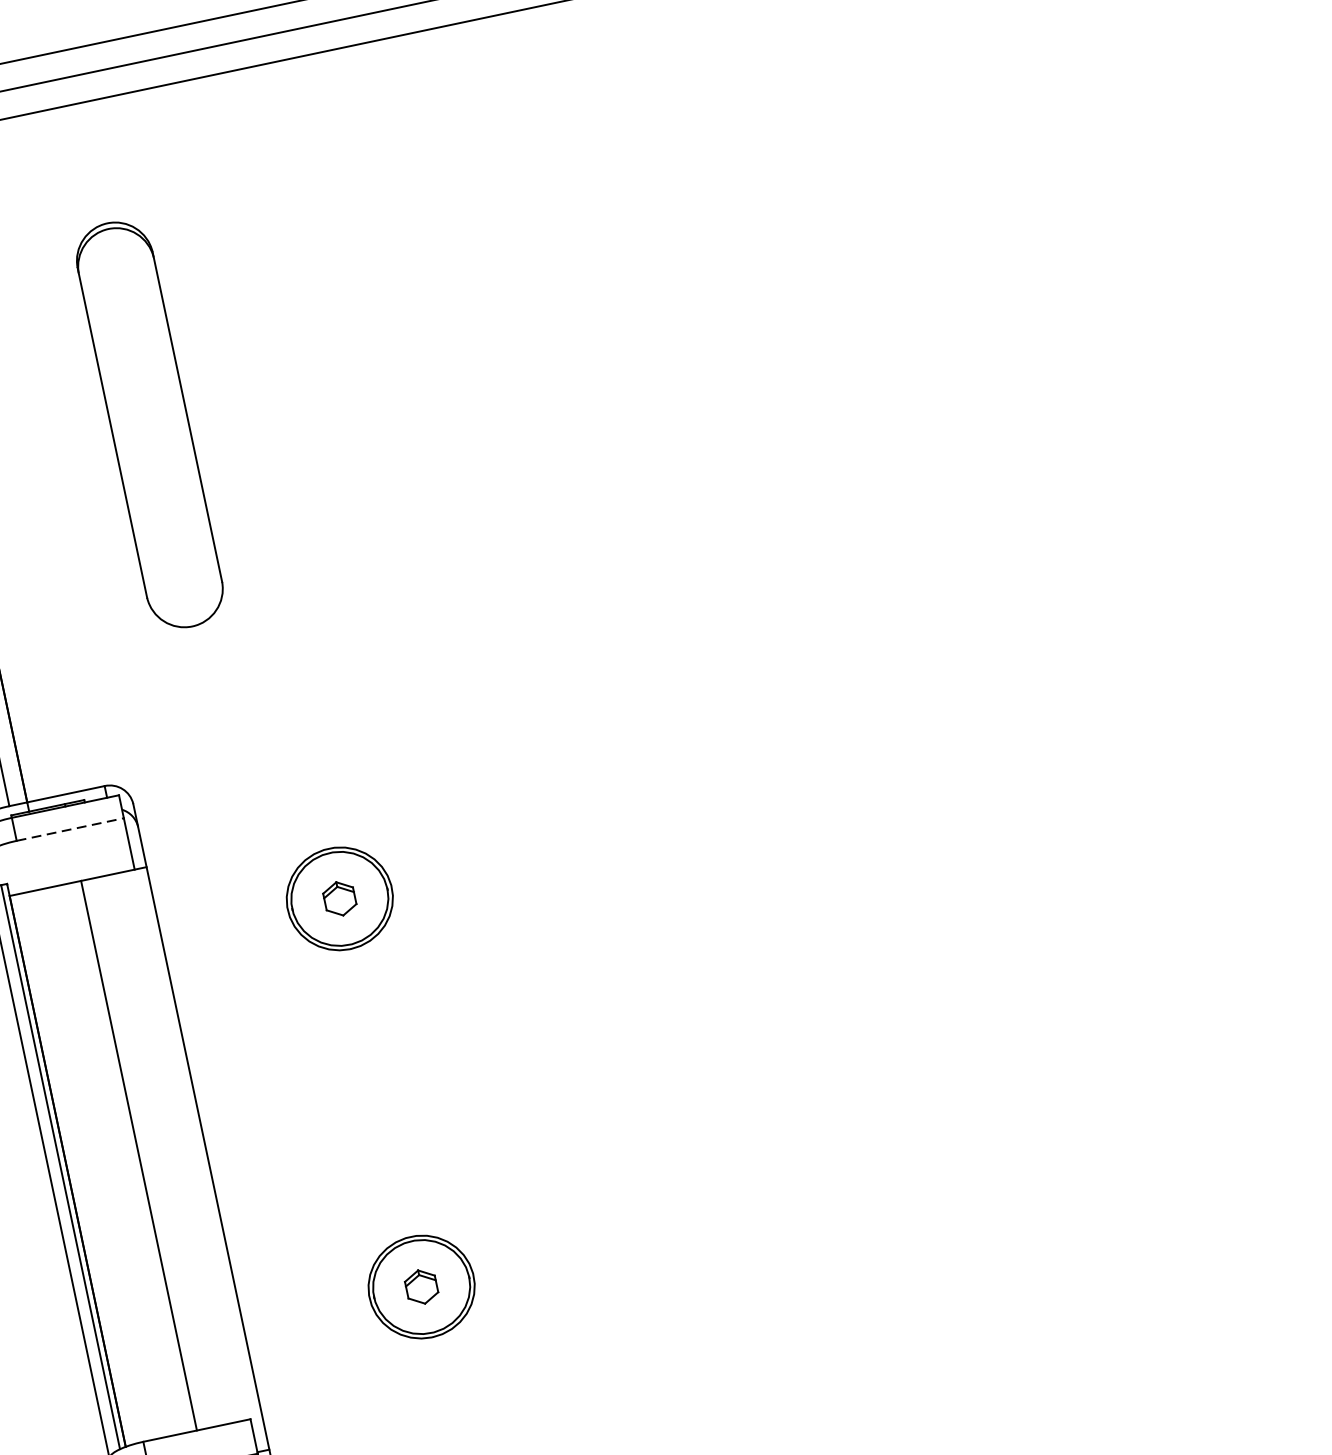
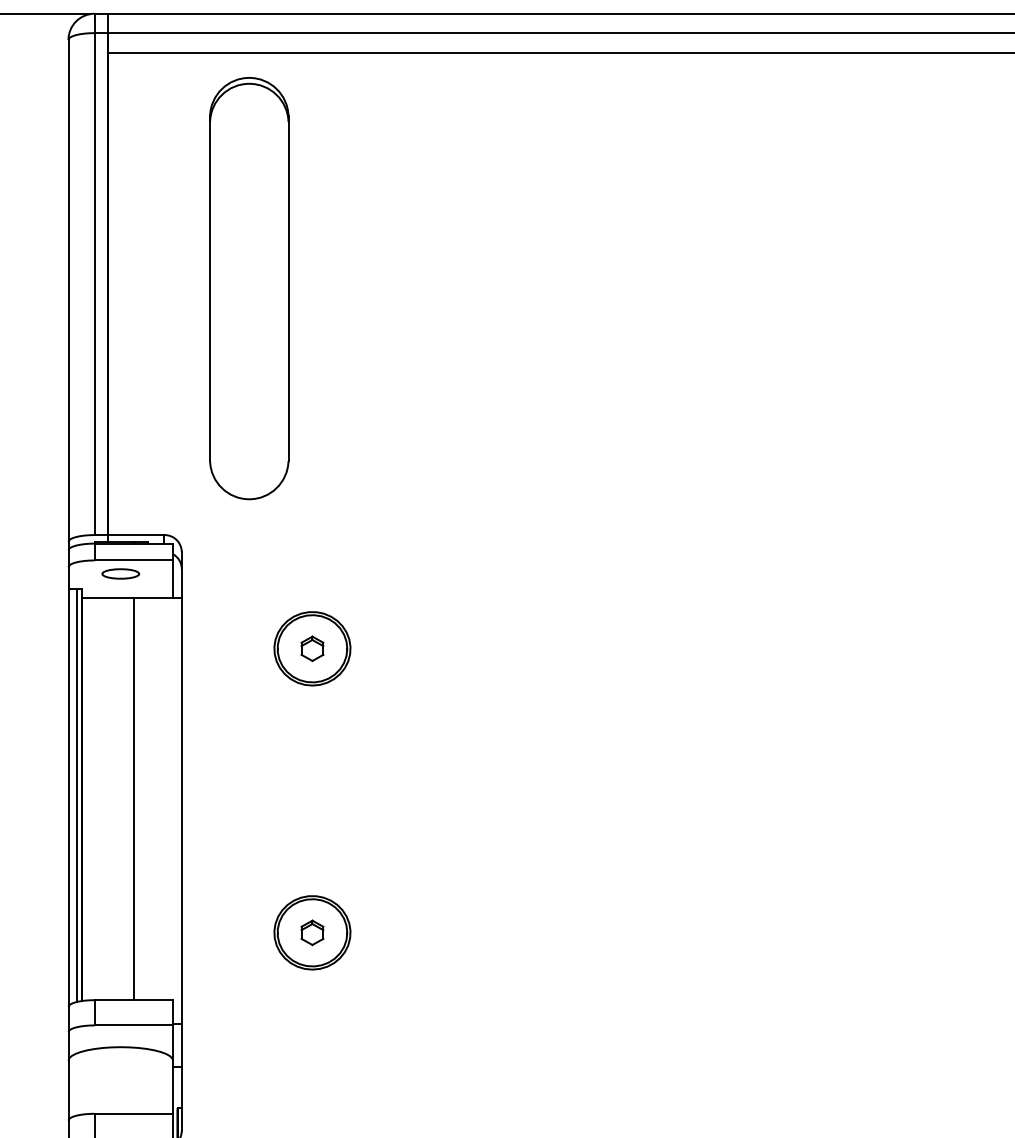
part: (150, 424) -> (249, 288), size x1.43
line: (71, 829) -> (134, 560), dashed -> solid
part: (55, 851) -> (120, 573), added

